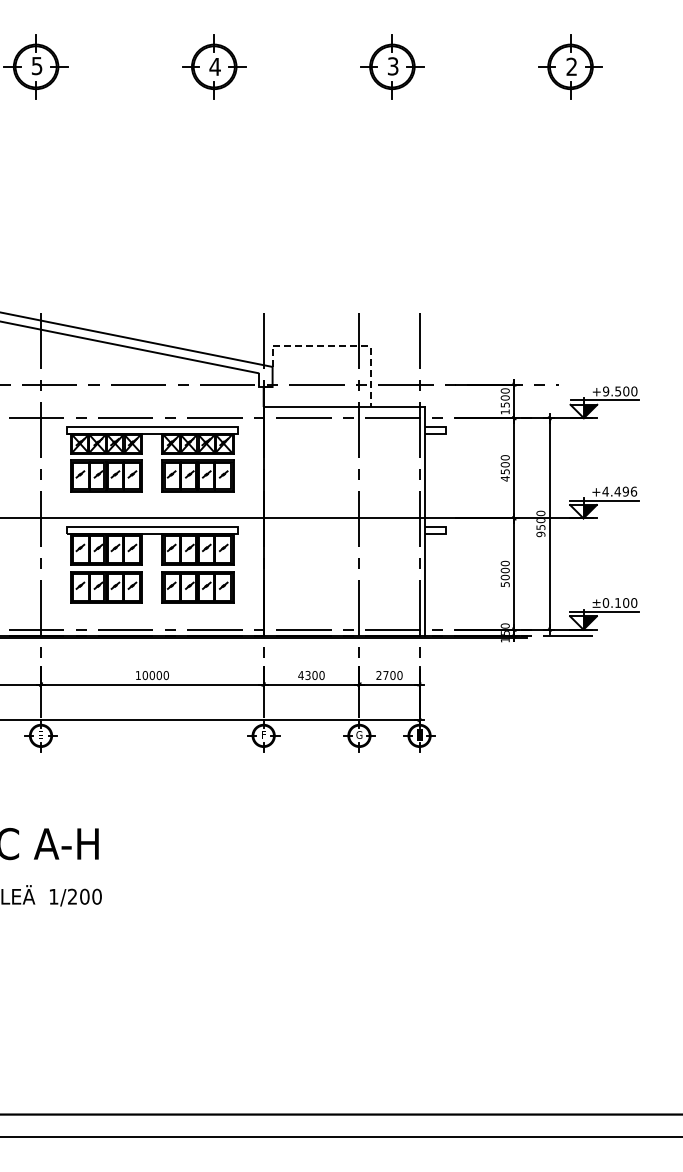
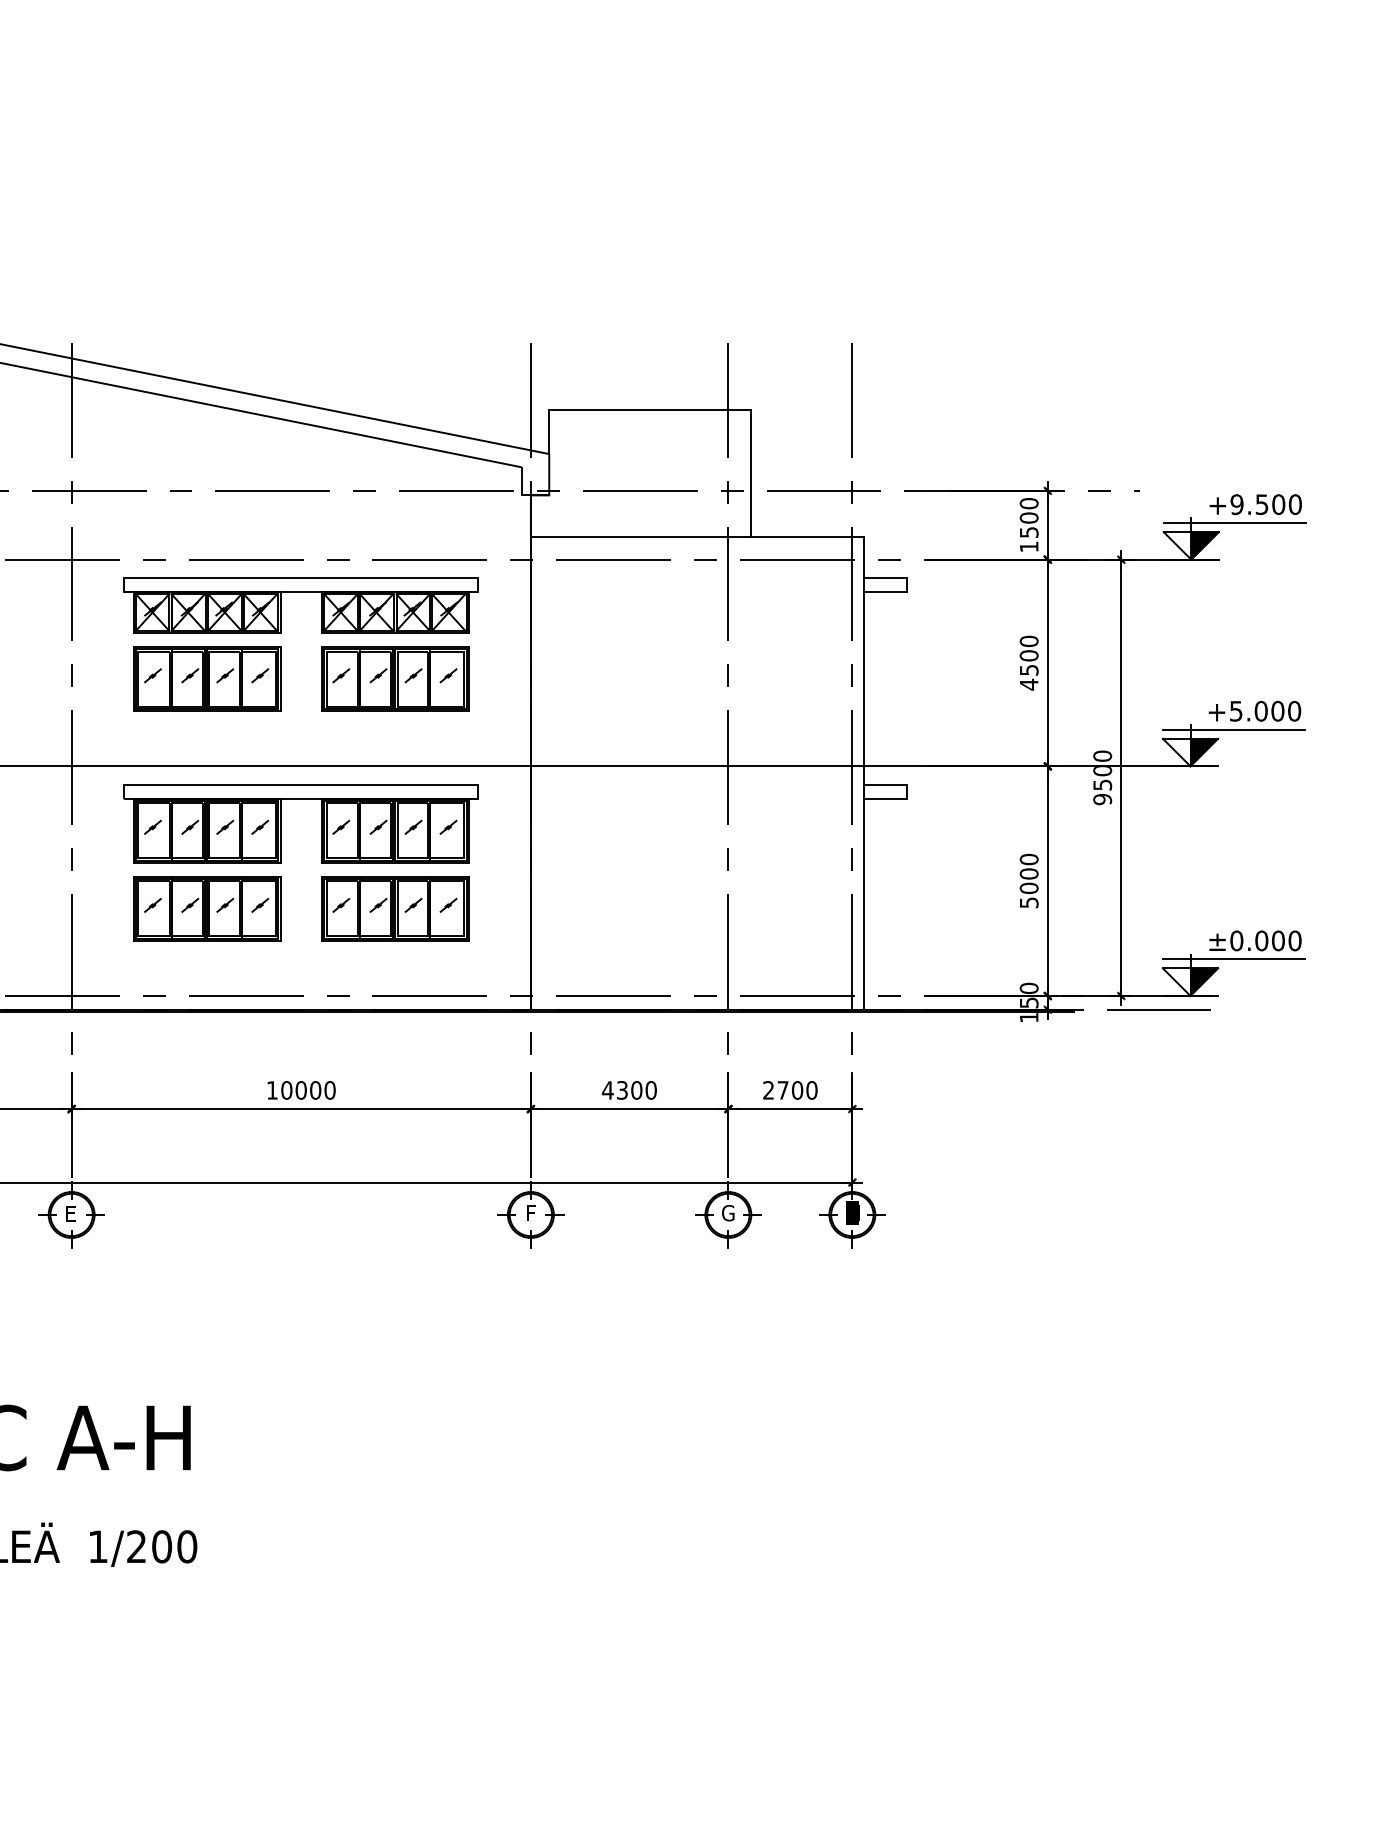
line: (341, 345) -> (691, 409), dashed -> solid
text: (619, 491) -> (1264, 710), +4.496 -> +5.000
text: (618, 602) -> (1262, 939), ±0.100 -> ±0.000

